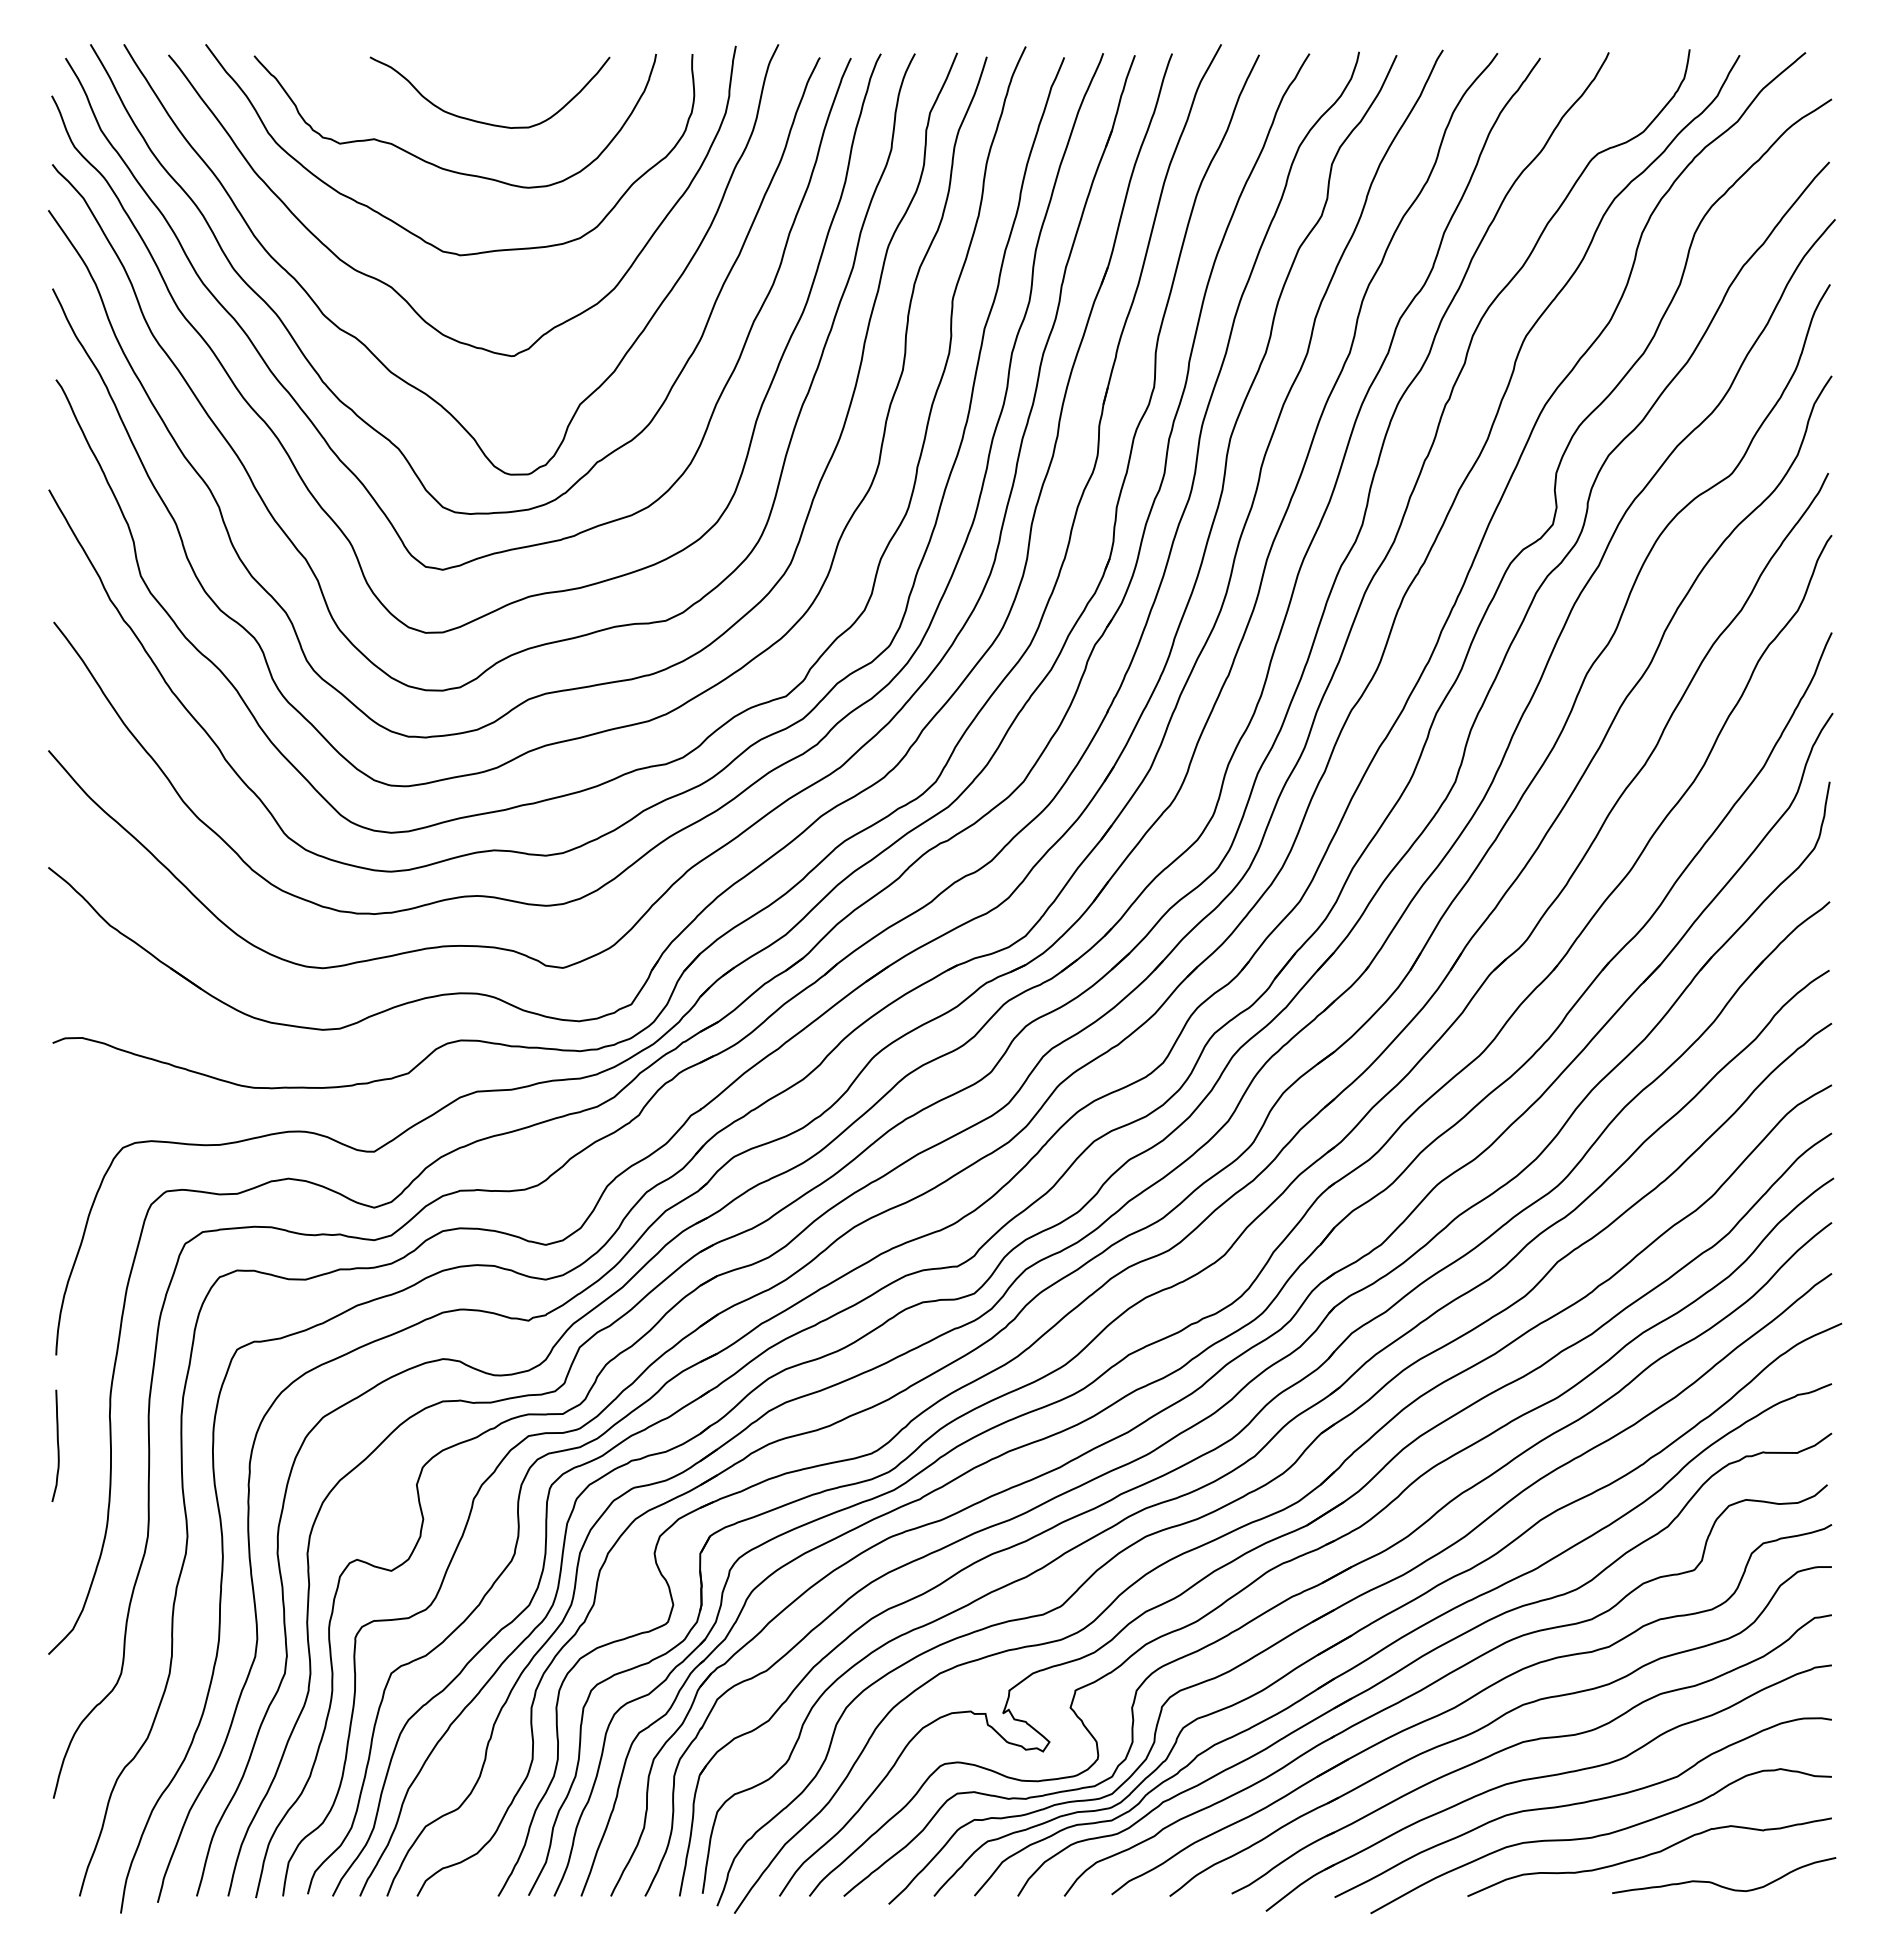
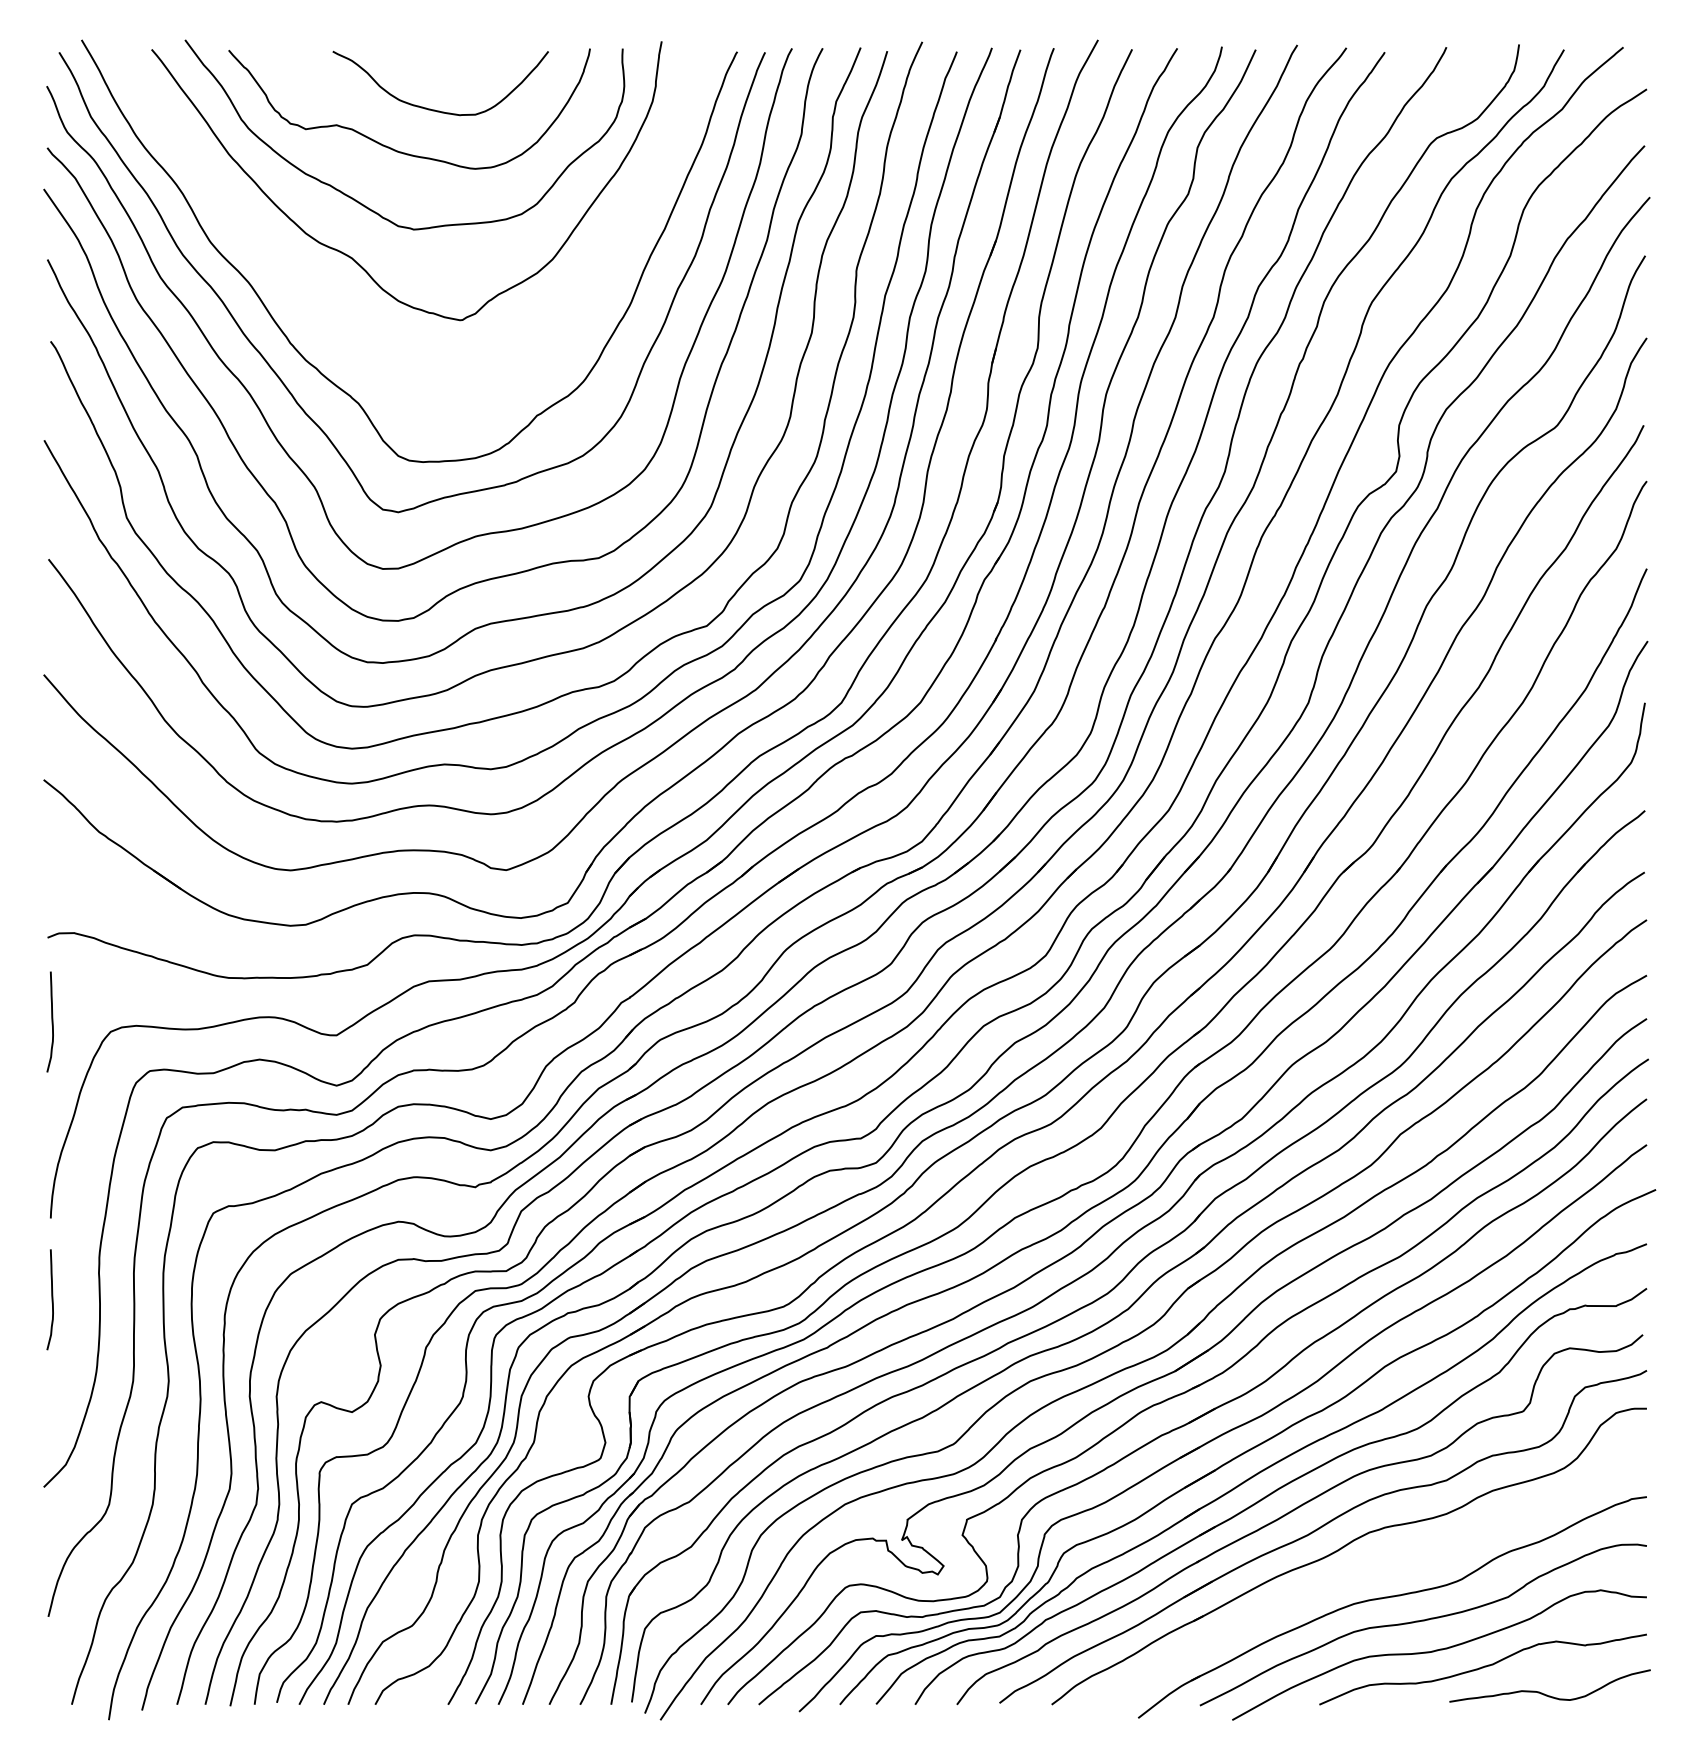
curve: (365, 344) -> (328, 309), removed
curve: (57, 1136) -> (51, 1021), added
part: (1527, 1742) -> (1373, 1566), removed

